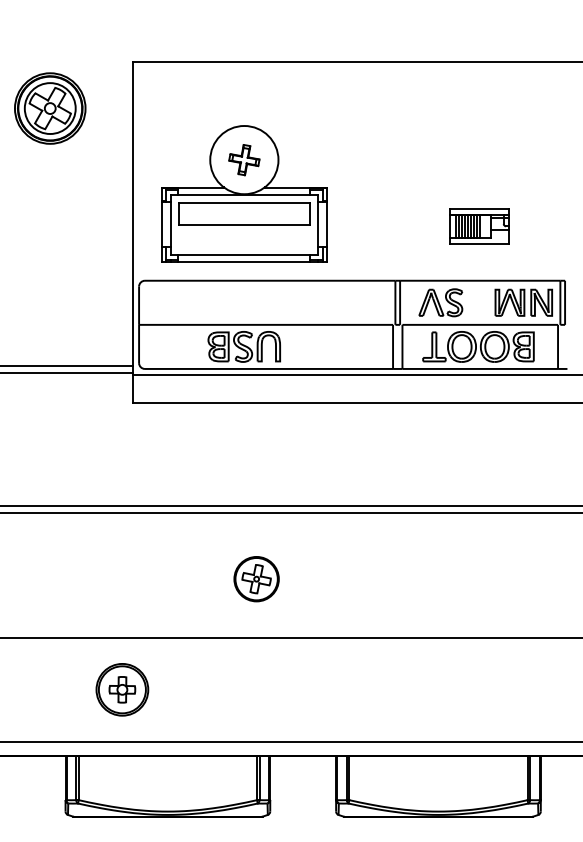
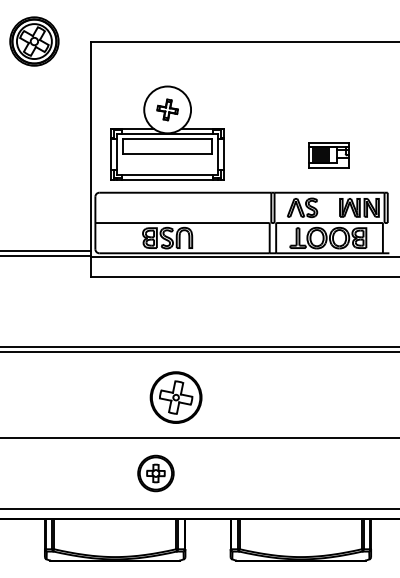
part: (50, 108) -> (34, 41), moved
part: (255, 579) -> (175, 397), size x1.67
part: (121, 689) -> (155, 473), moved

